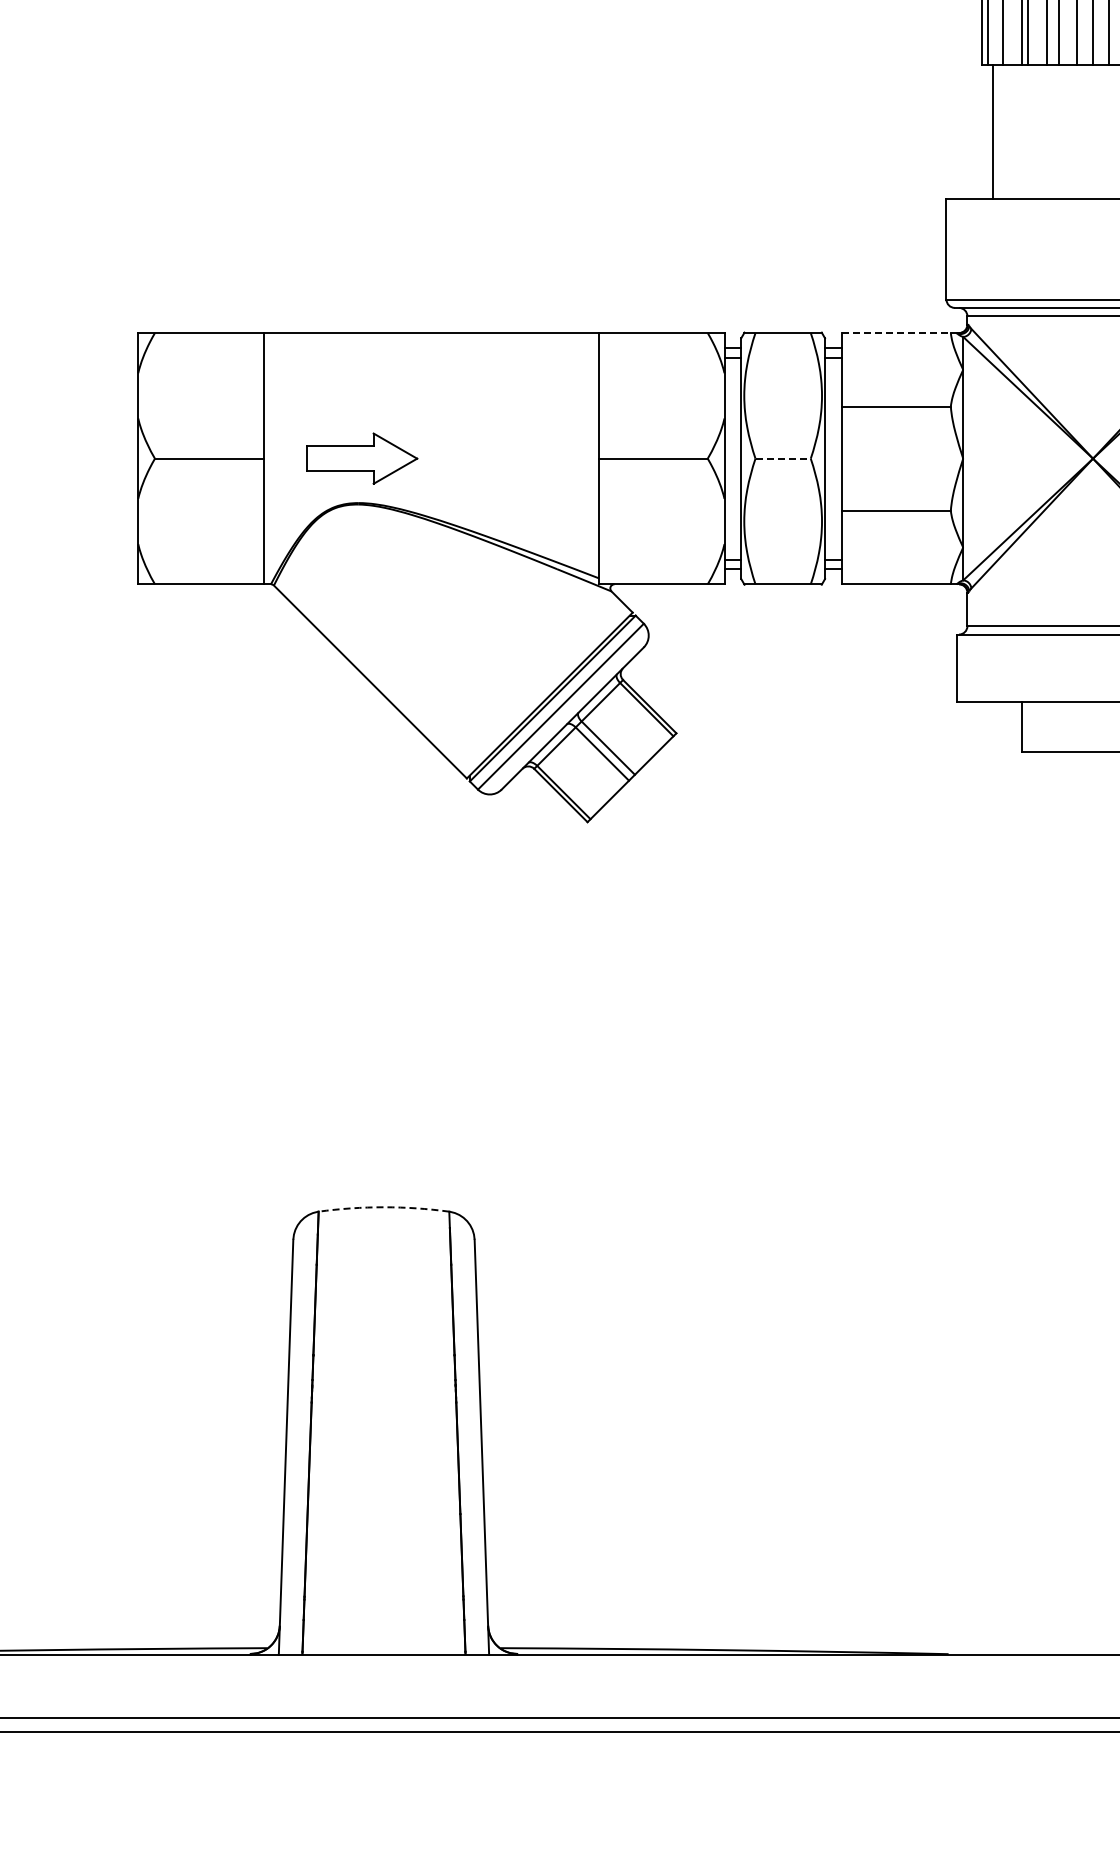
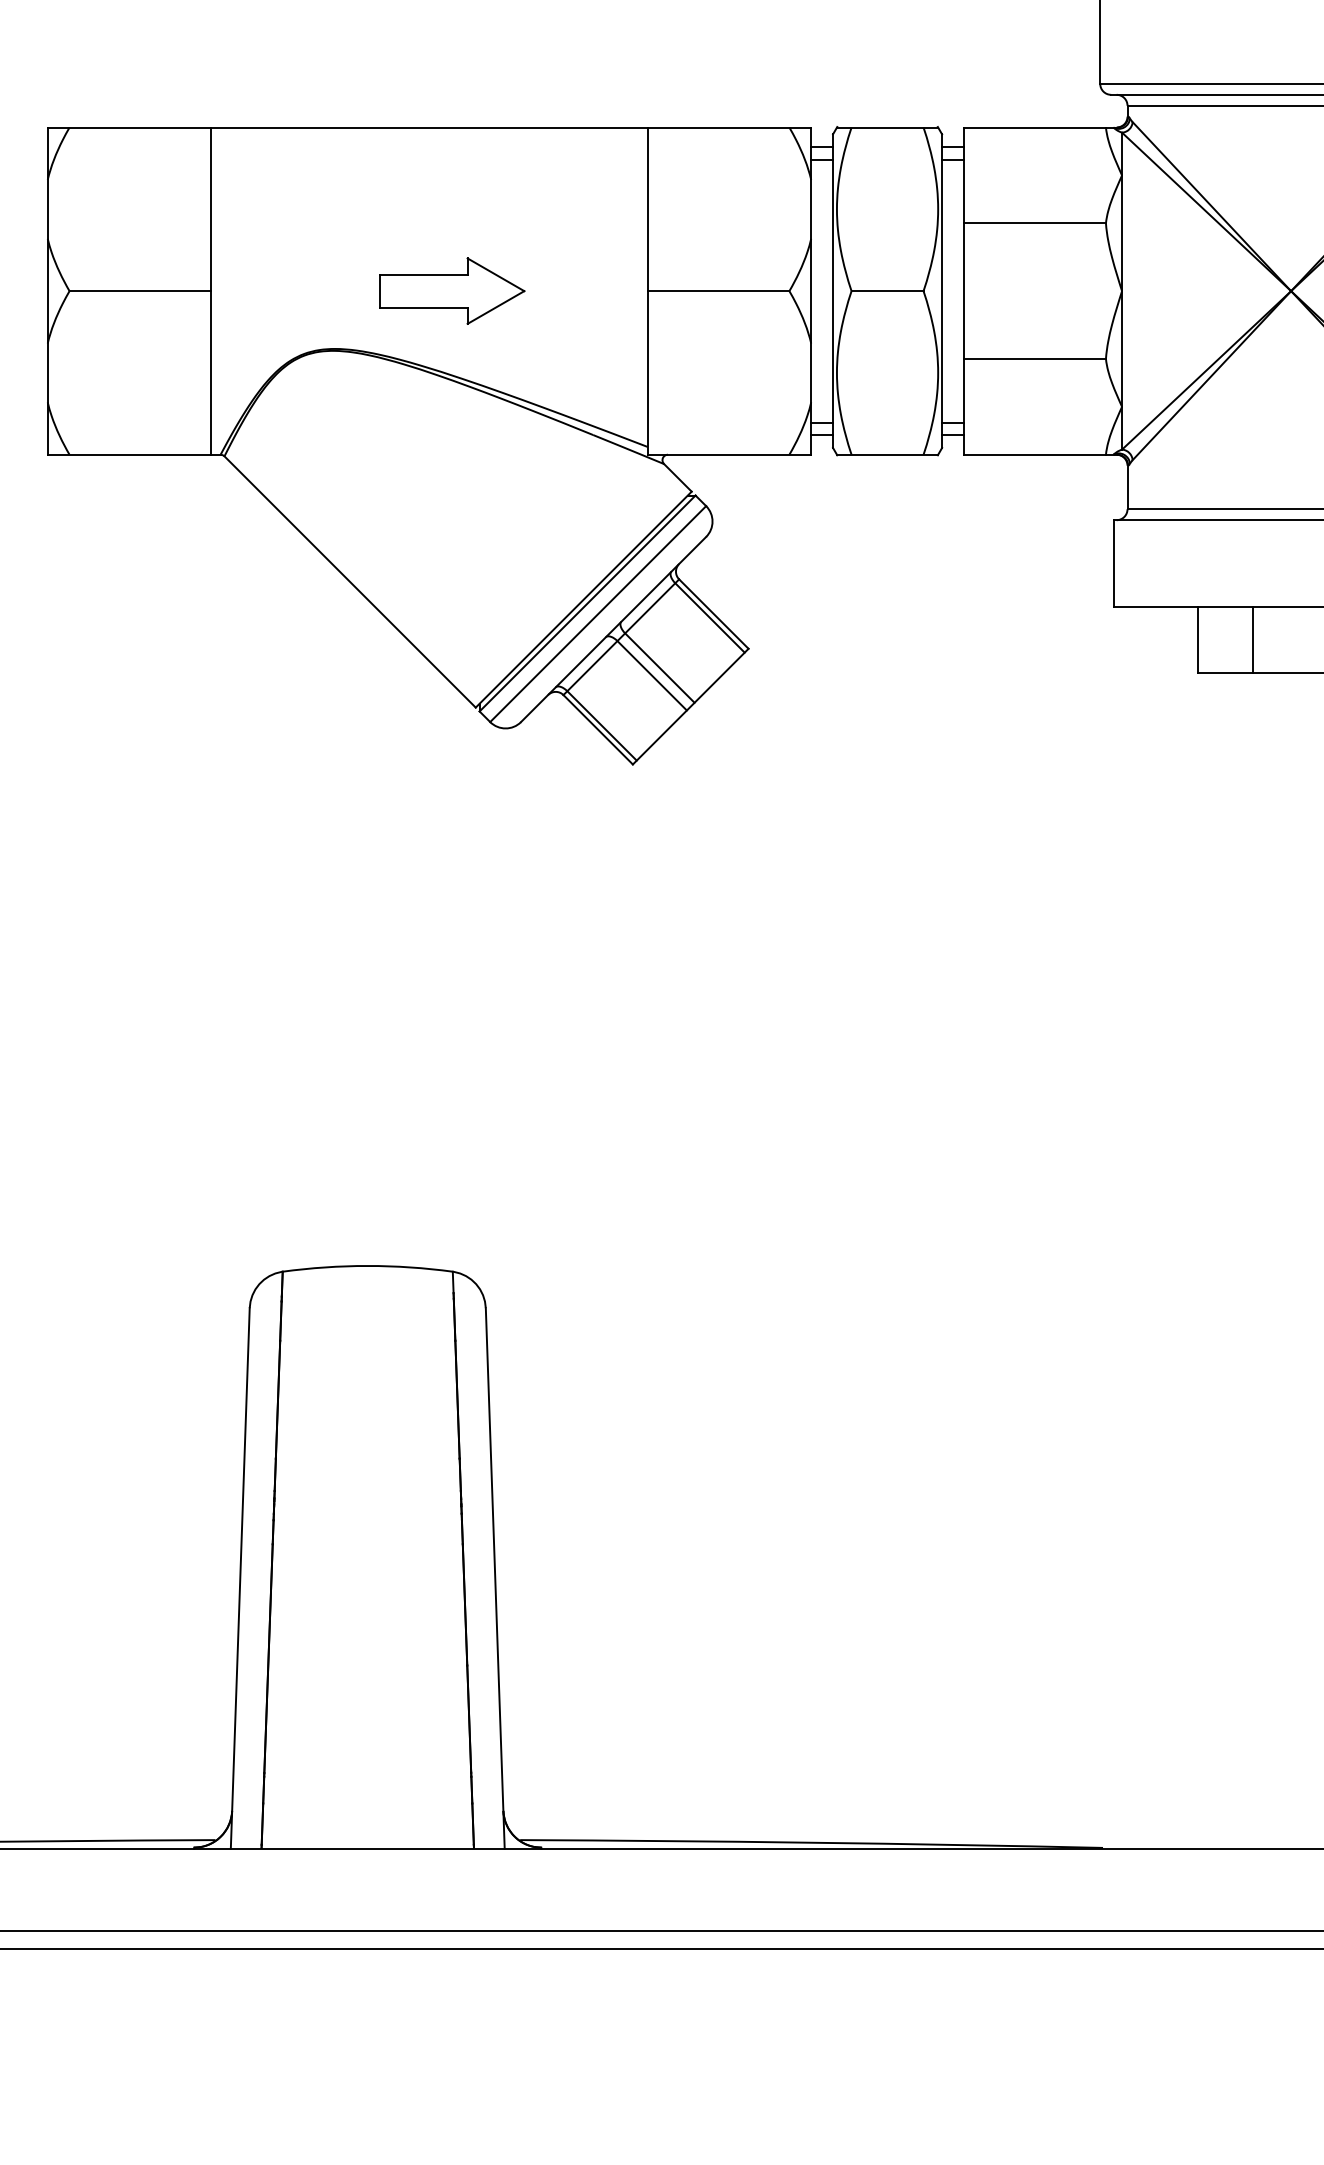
line: (896, 333) -> (1035, 128), dashed -> solid
part: (362, 458) -> (453, 290), moved
line: (783, 458) -> (888, 290), dashed -> solid
line: (1063, 726) -> (1252, 639), added
arc: (383, 1207) -> (367, 1266), dashed -> solid

